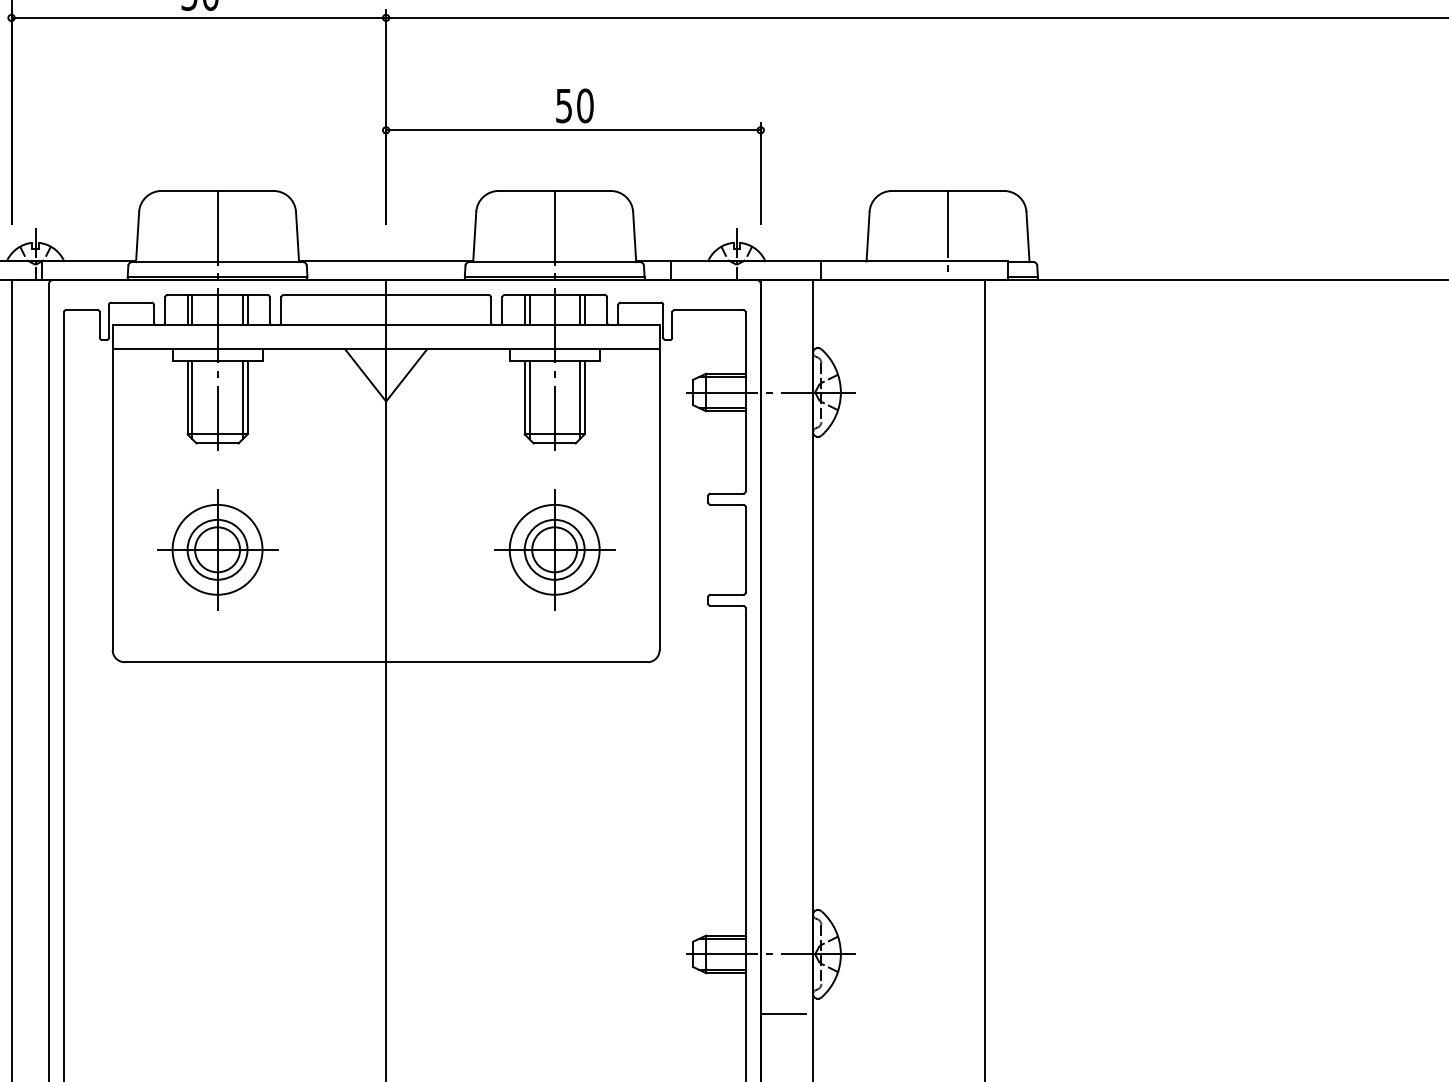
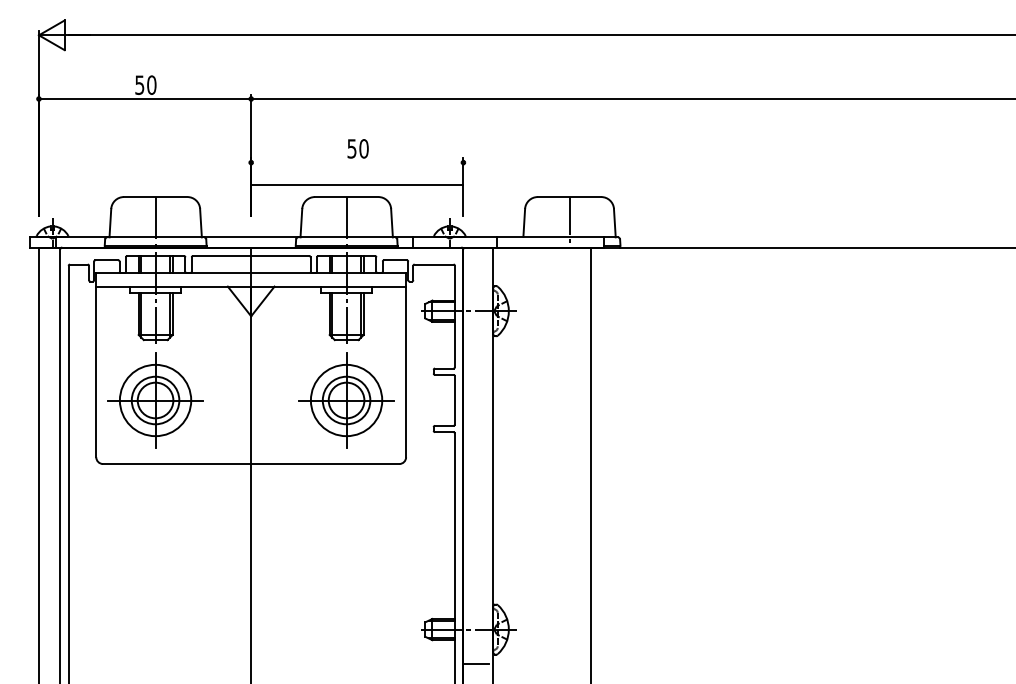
line: (573, 130) -> (357, 184), moved
part: (217, 548) -> (155, 399), size x1.4
part: (554, 548) -> (346, 399), size x1.4

